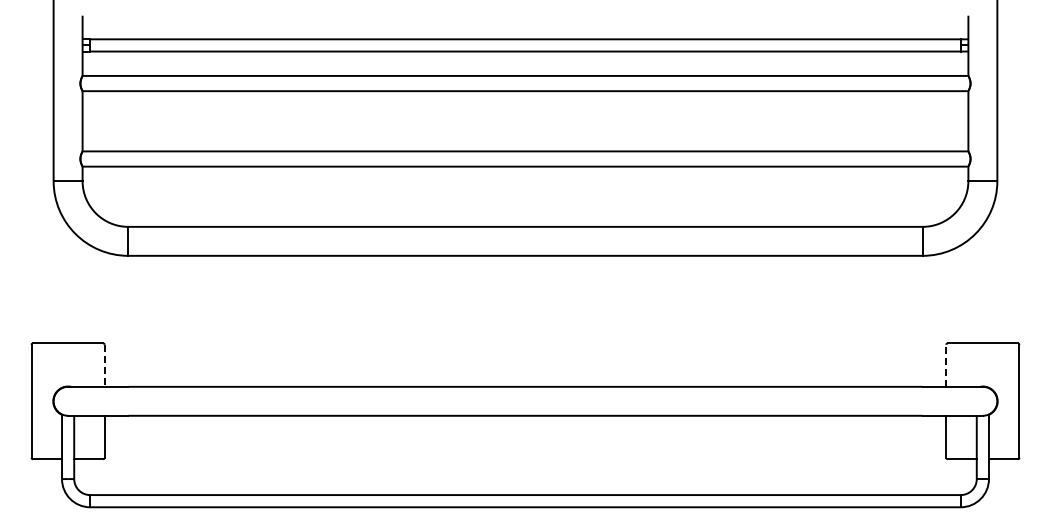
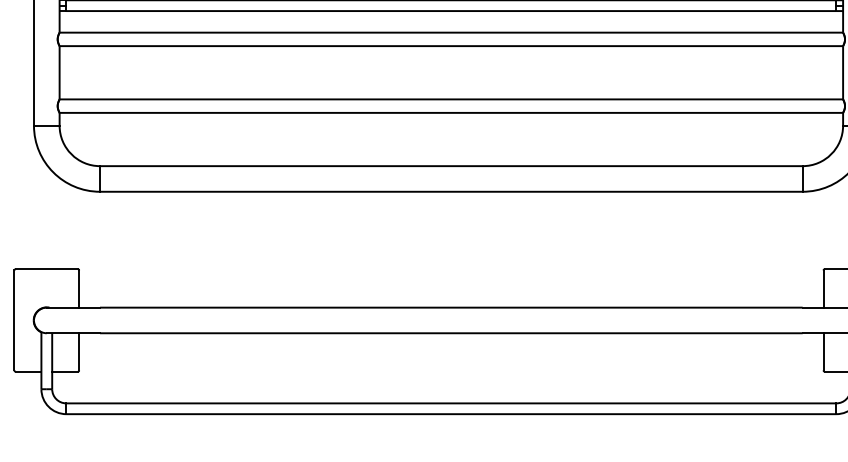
line: (946, 365) -> (823, 288), dashed -> solid
line: (104, 366) -> (78, 289), dashed -> solid

